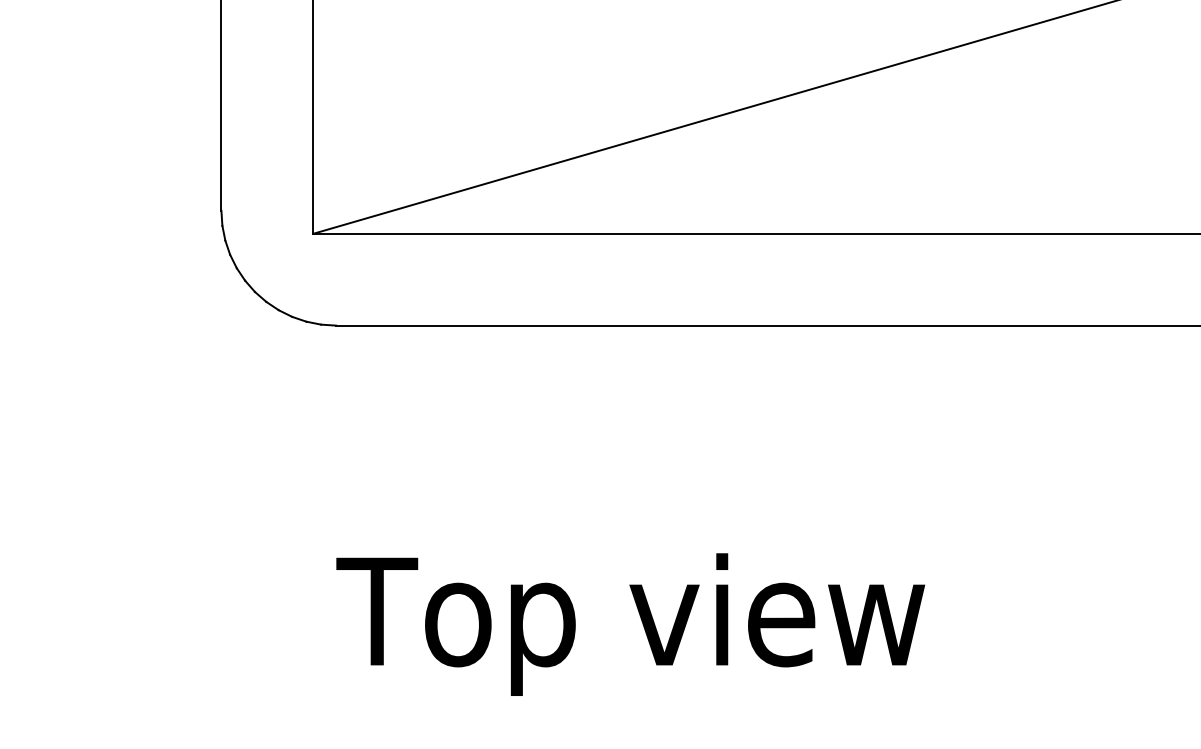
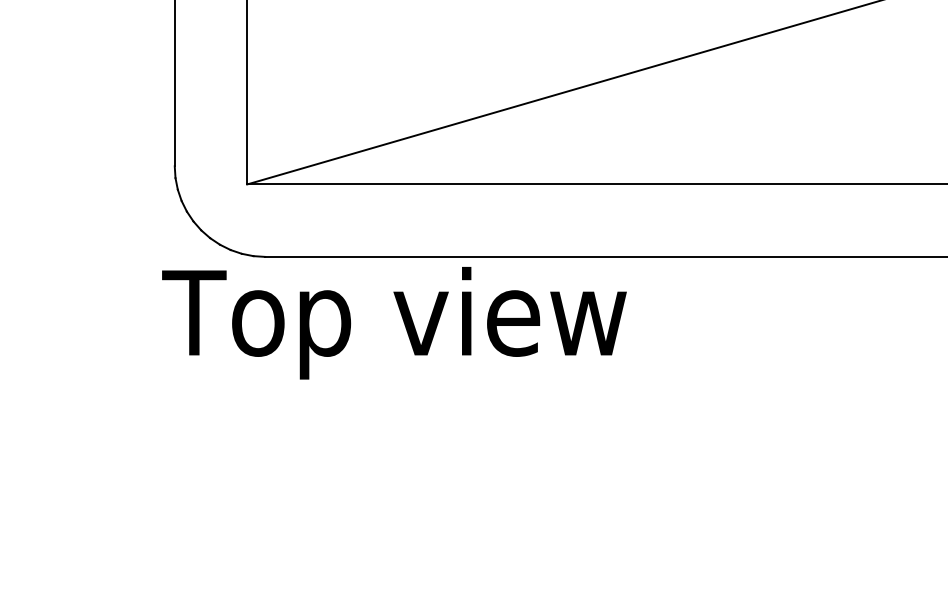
text: (630, 624) -> (394, 323), moved

